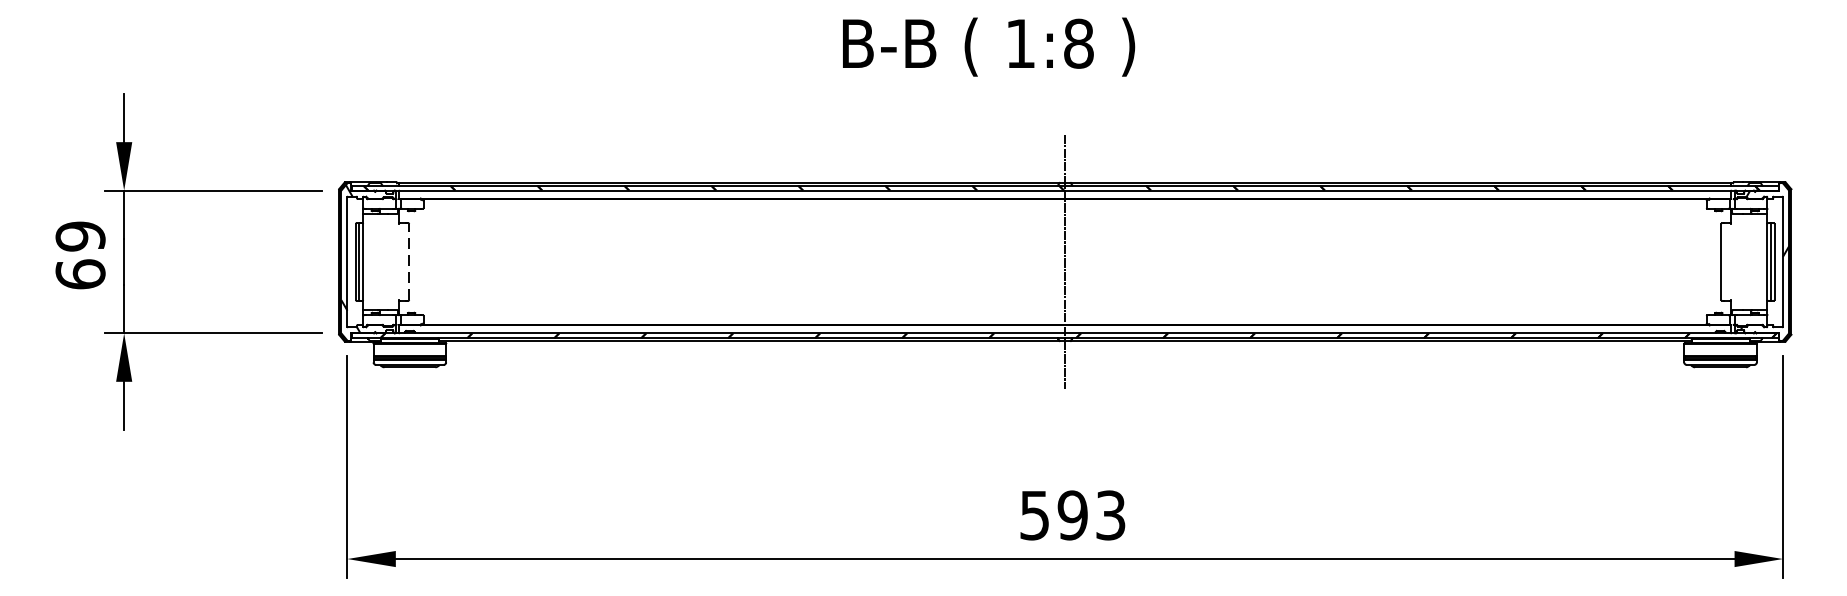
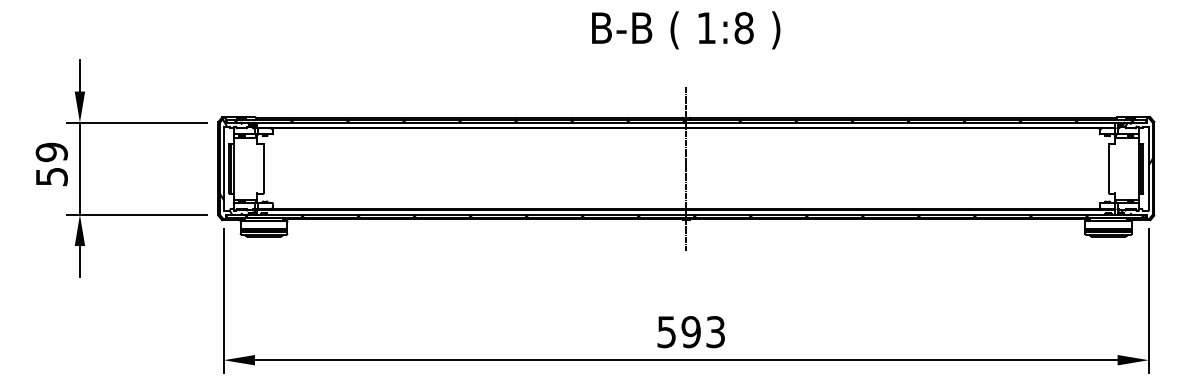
text: (989, 47) -> (686, 30), moved
line: (409, 261) -> (263, 168), dashed -> solid
text: (80, 273) -> (51, 176), 69 -> 59

